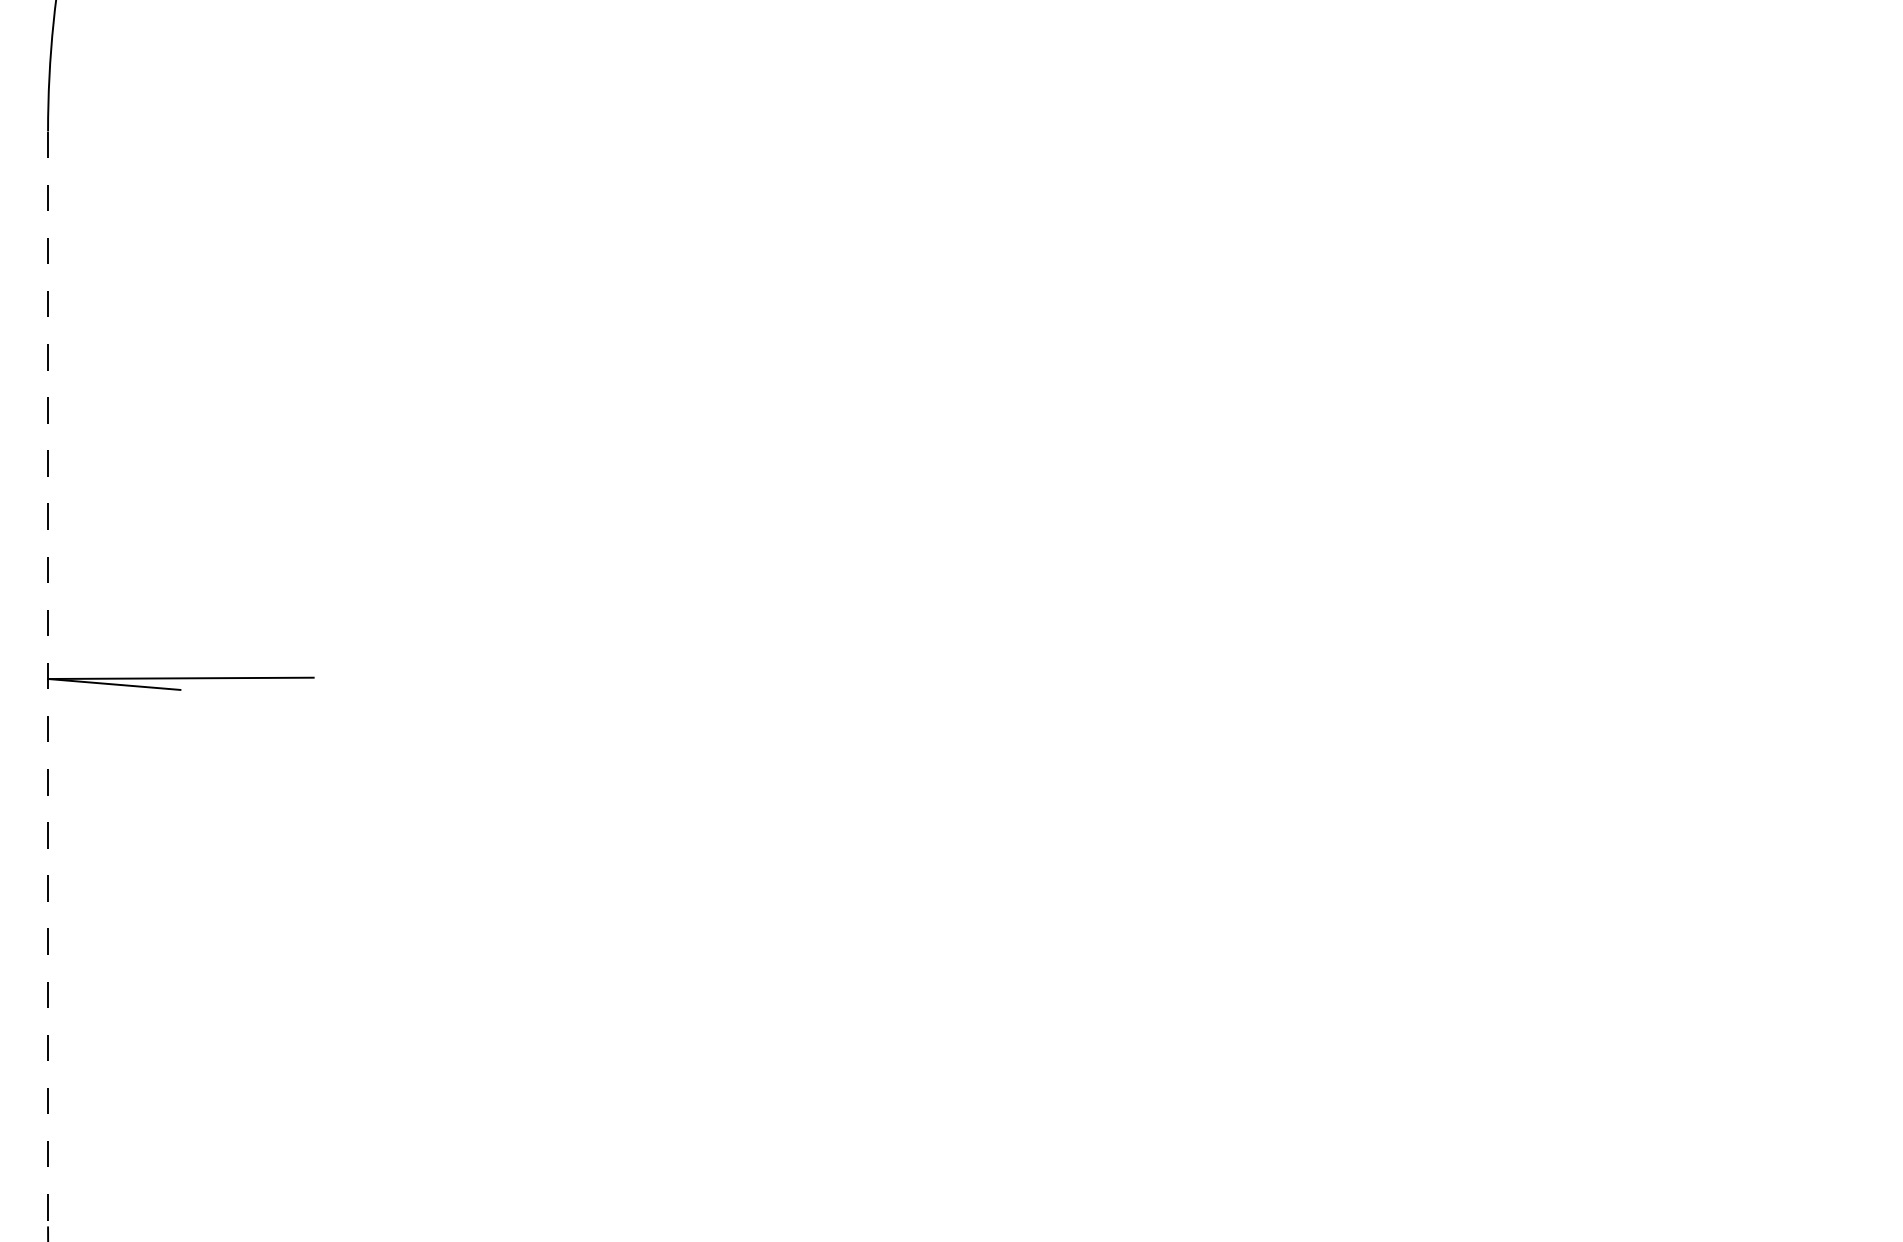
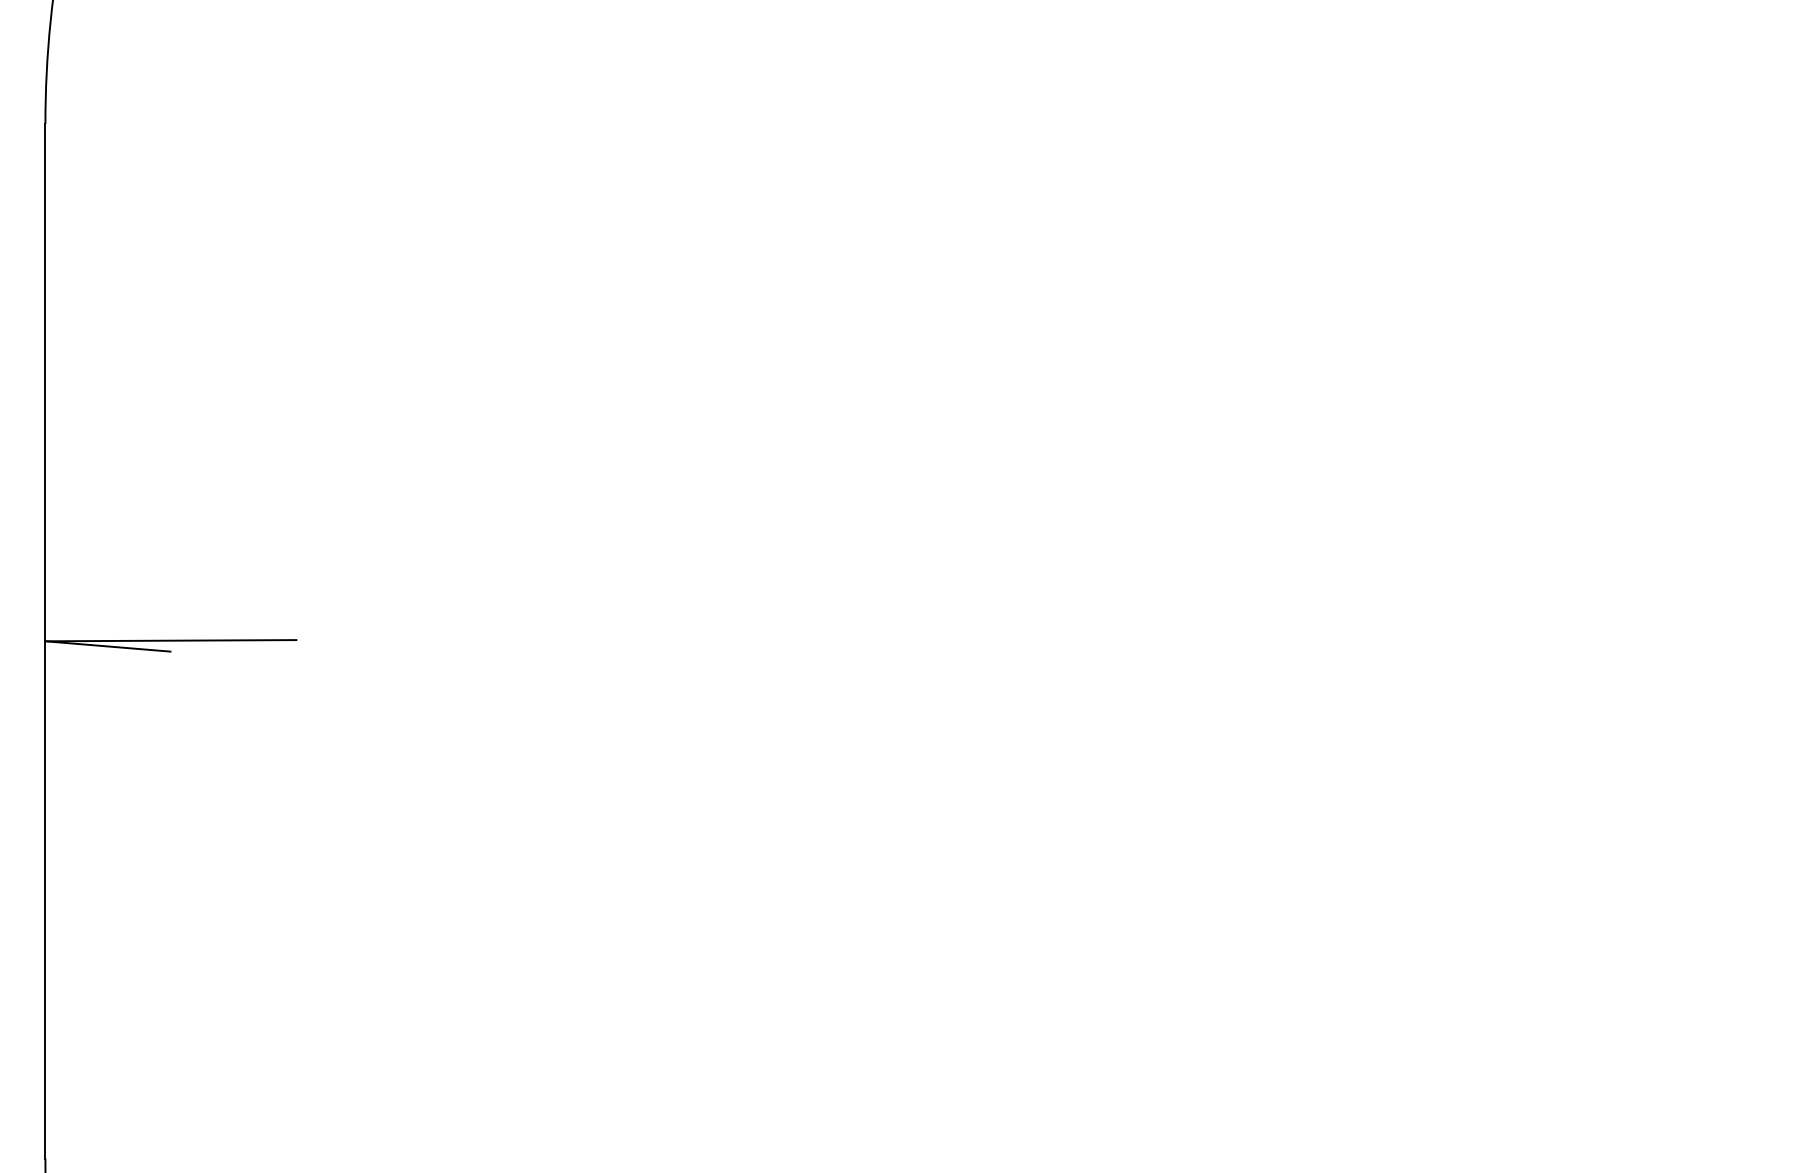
line: (48, 679) -> (45, 641), dashed -> solid

